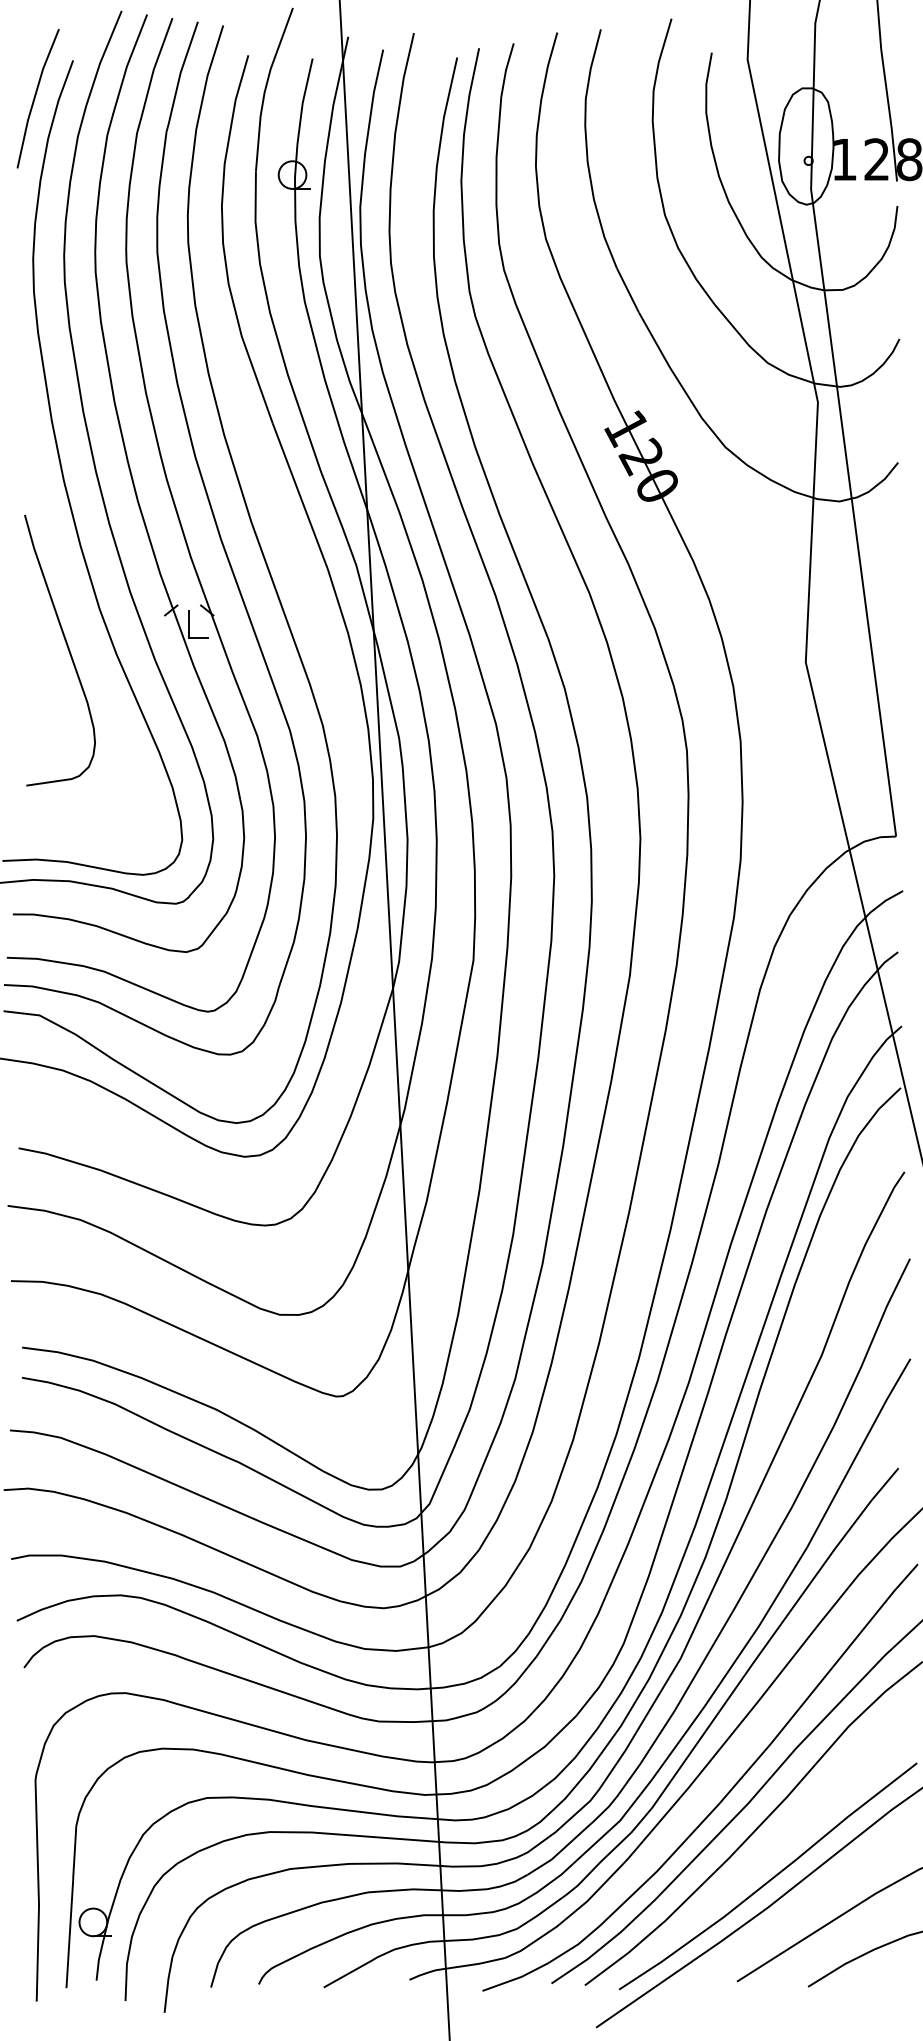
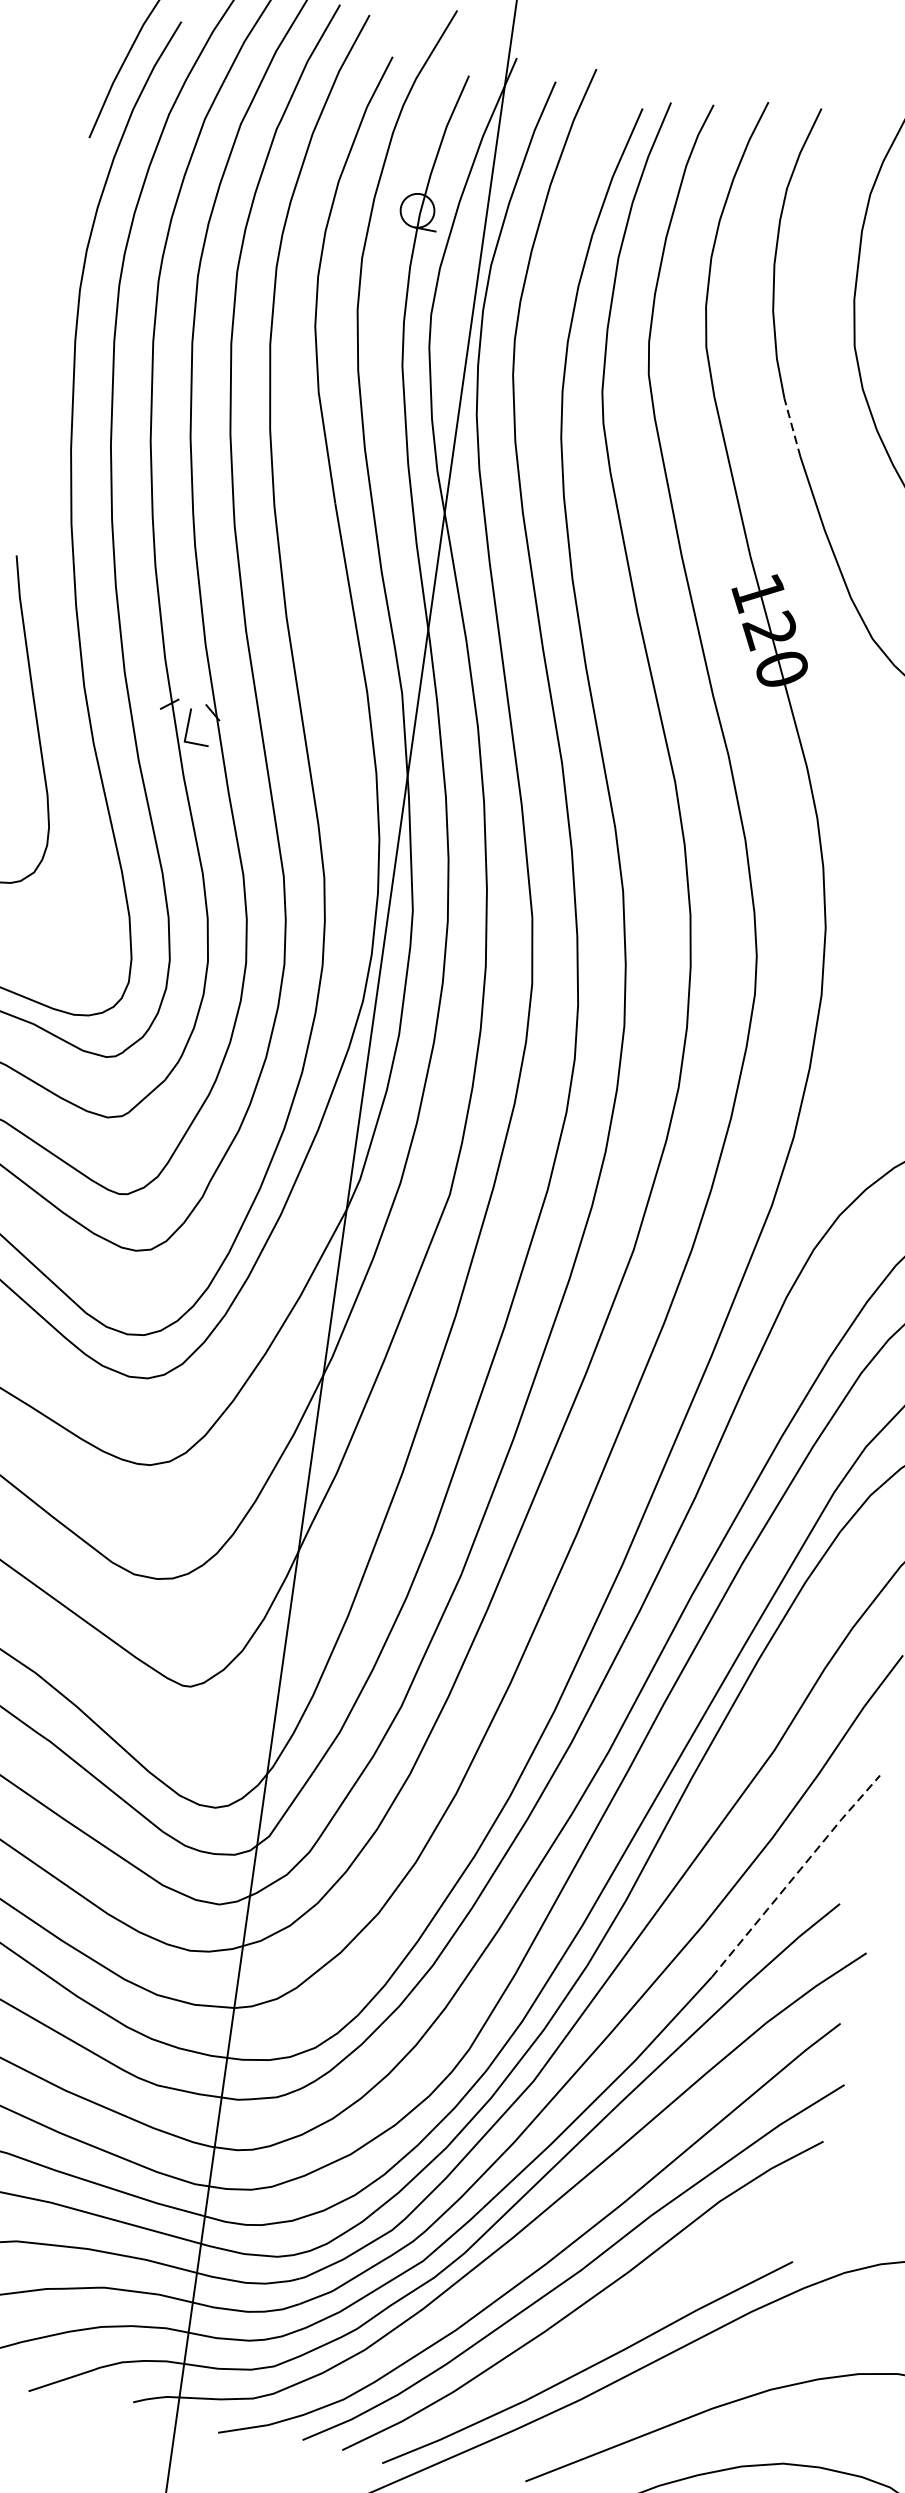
line: (627, 290) -> (792, 427), solid -> dashed
line: (858, 1451) -> (795, 1874), solid -> dashed

